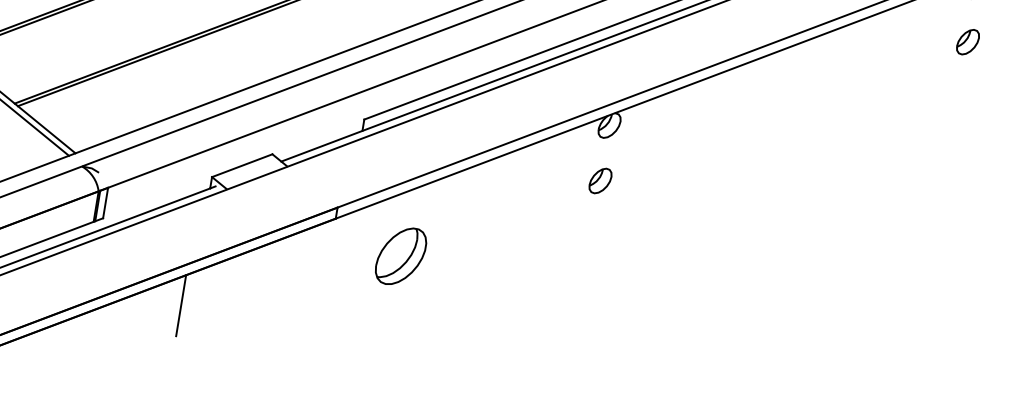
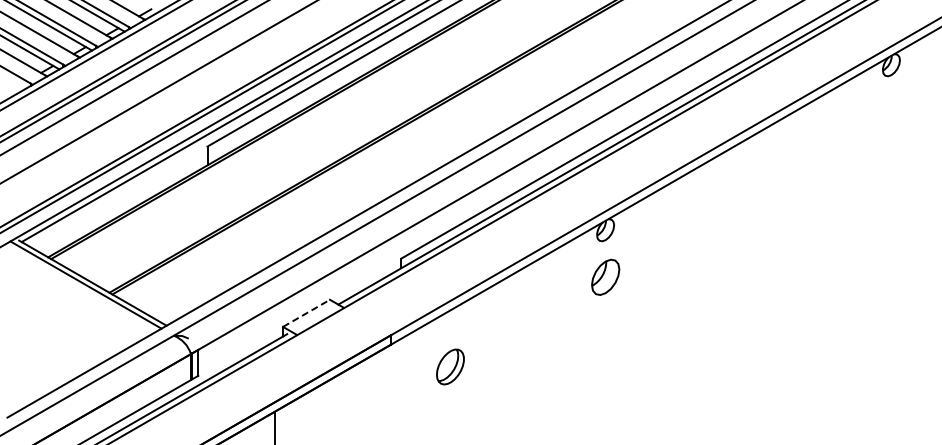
part: (968, 42) -> (891, 112), removed
line: (242, 165) -> (306, 313), solid -> dashed
part: (600, 181) -> (605, 277), size x1.6
part: (401, 255) -> (450, 366), size x0.7

